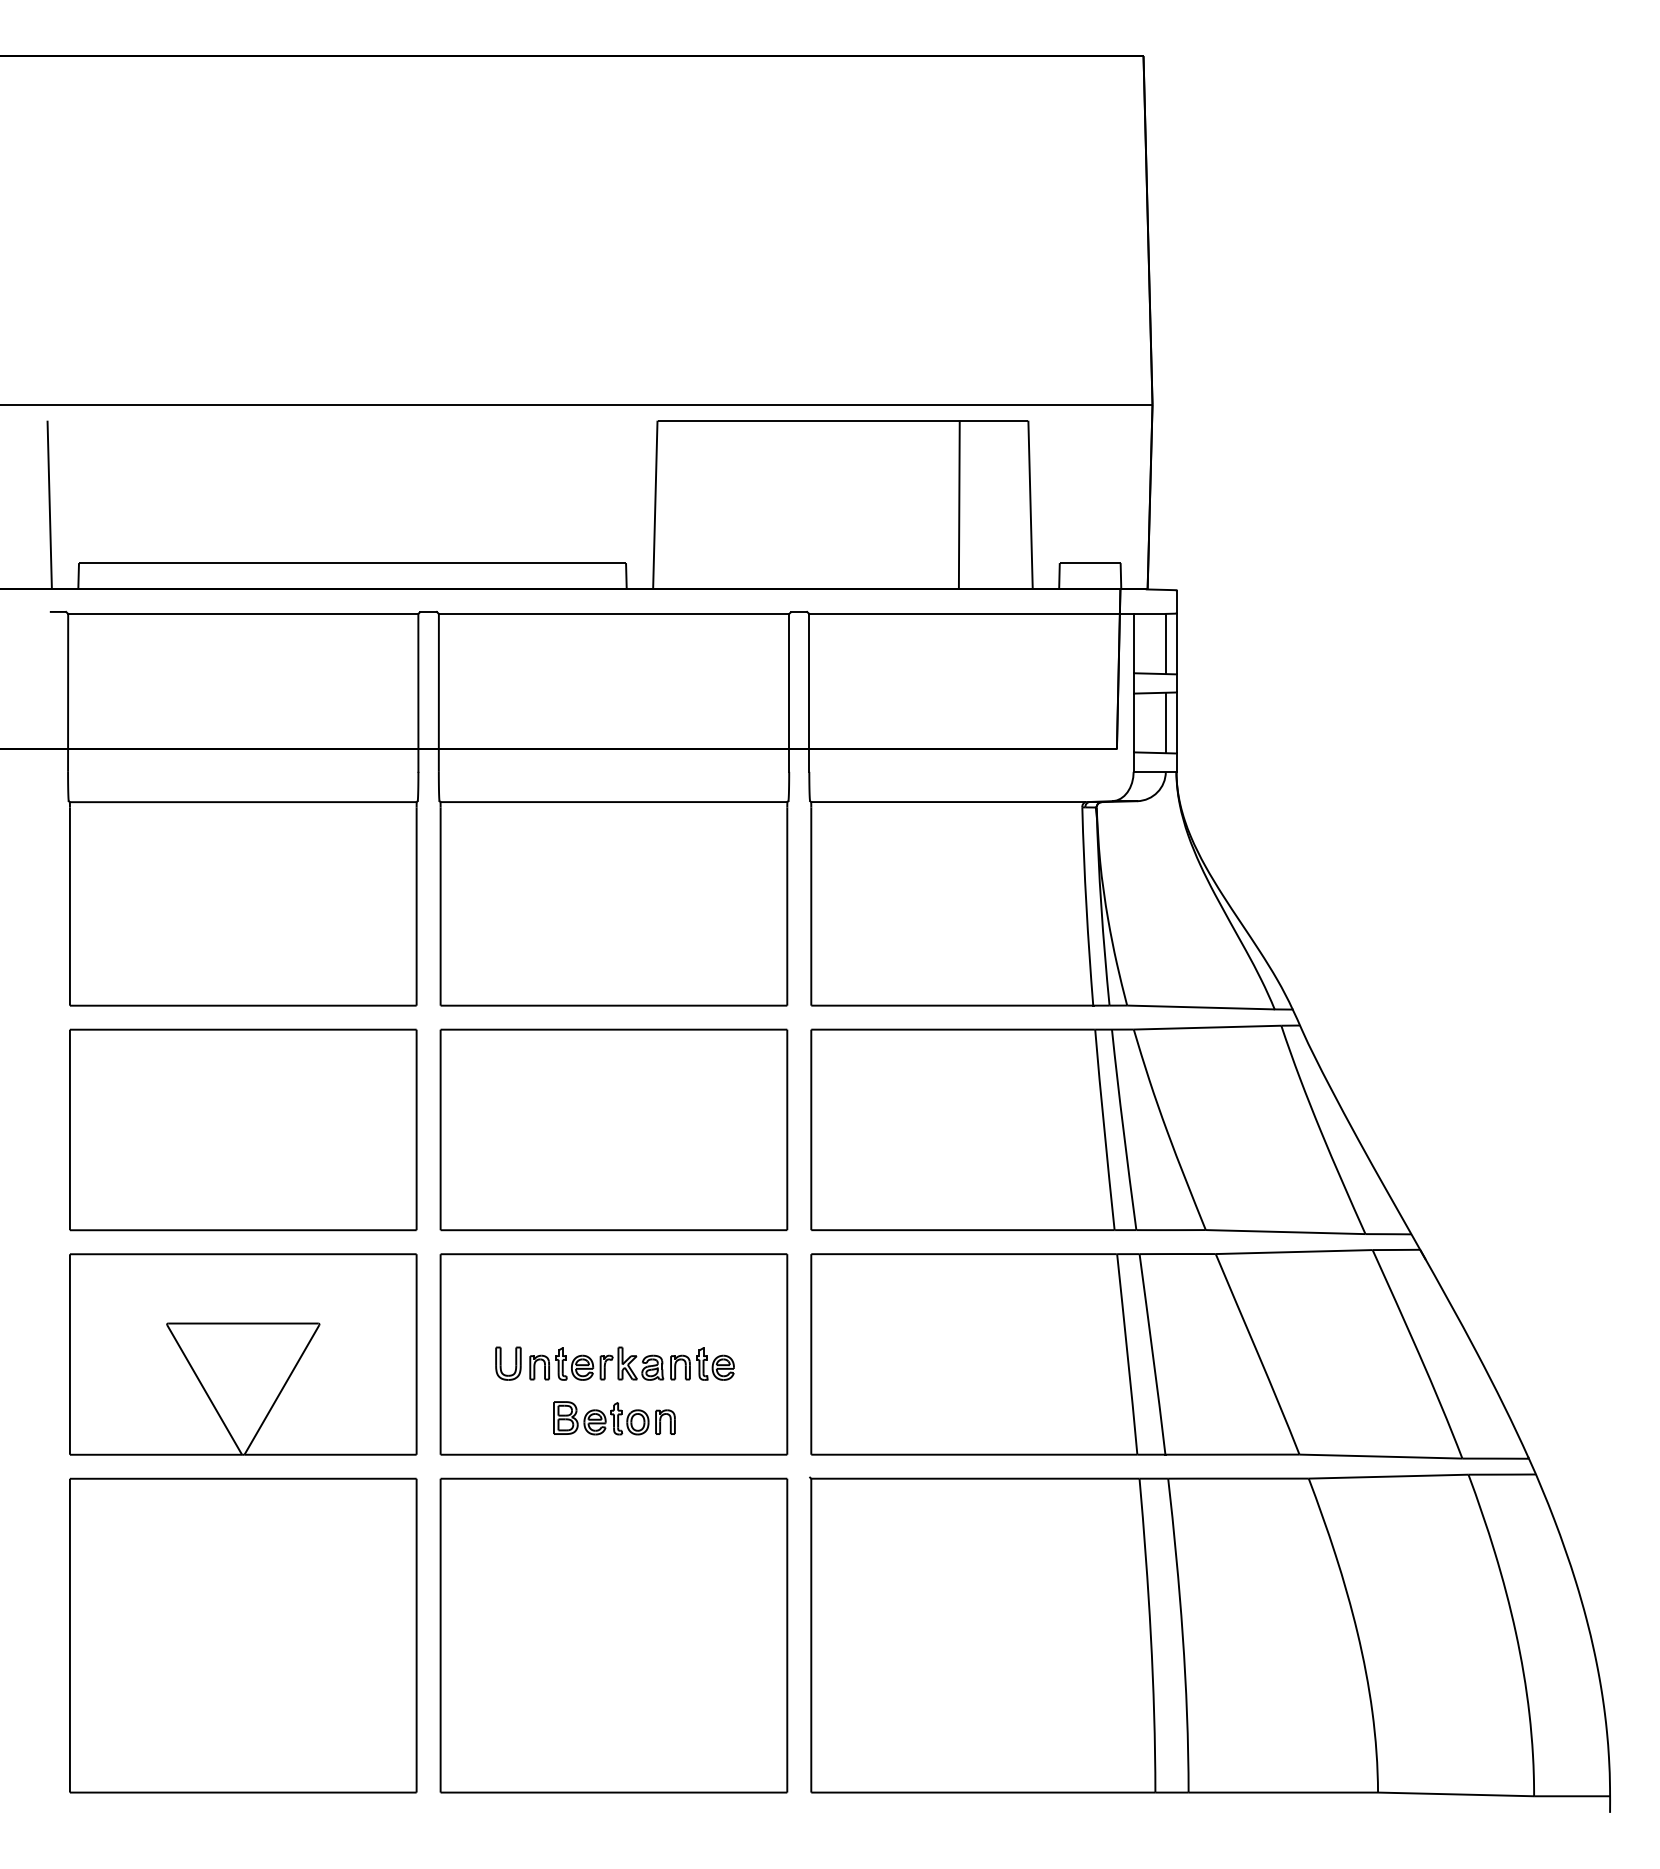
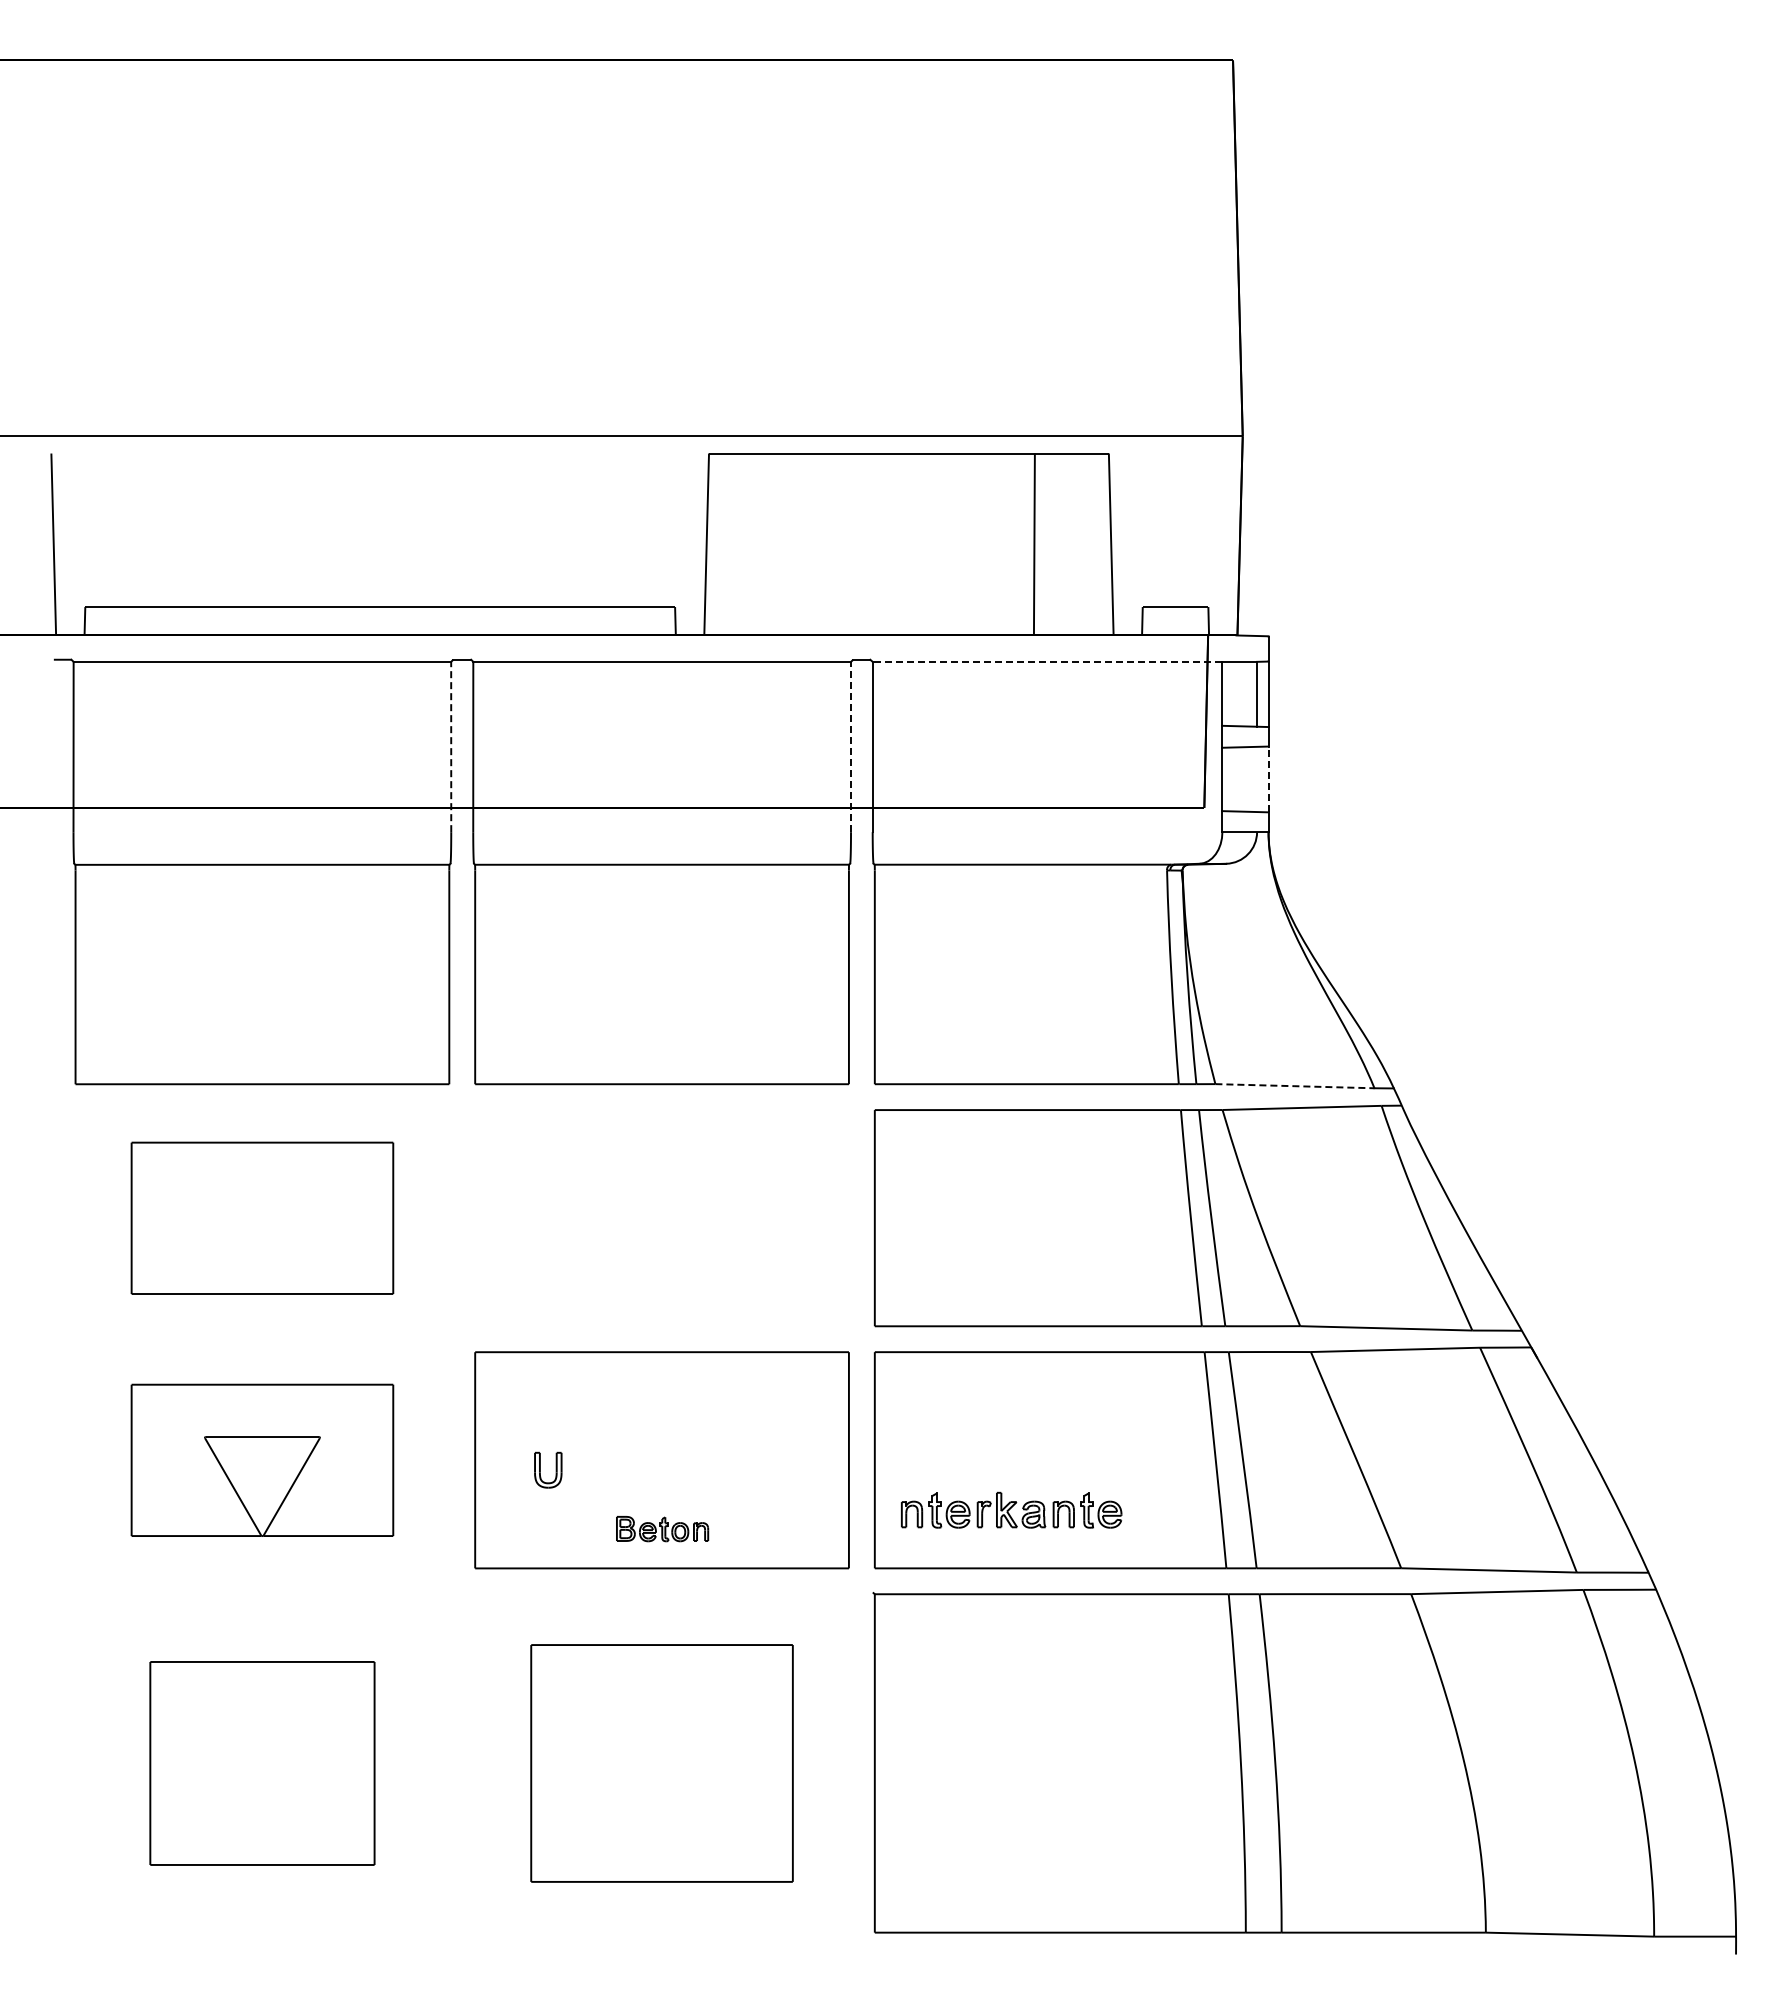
line: (971, 613) -> (1047, 661), solid -> dashed
line: (418, 692) -> (451, 746), solid -> dashed
line: (789, 692) -> (851, 746), solid -> dashed
line: (1166, 723) -> (1257, 779), removed
line: (1176, 723) -> (1268, 779), solid -> dashed
line: (1200, 1007) -> (1294, 1086), solid -> dashed
part: (243, 1130) -> (262, 1218), size x0.7
part: (613, 1130) -> (661, 1218), removed
part: (243, 1354) -> (262, 1460), size x0.7
part: (631, 1363) -> (1011, 1509), moved
part: (614, 1417) -> (662, 1528), size x0.7
part: (243, 1635) -> (262, 1763), size x0.6
part: (613, 1635) -> (661, 1763), size x0.7

